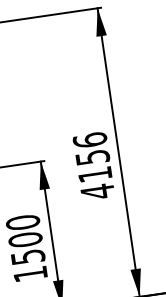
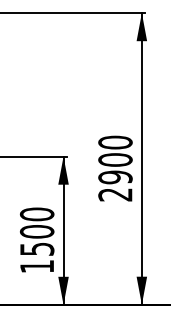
text: (93, 165) -> (115, 168), 4156 -> 2900

